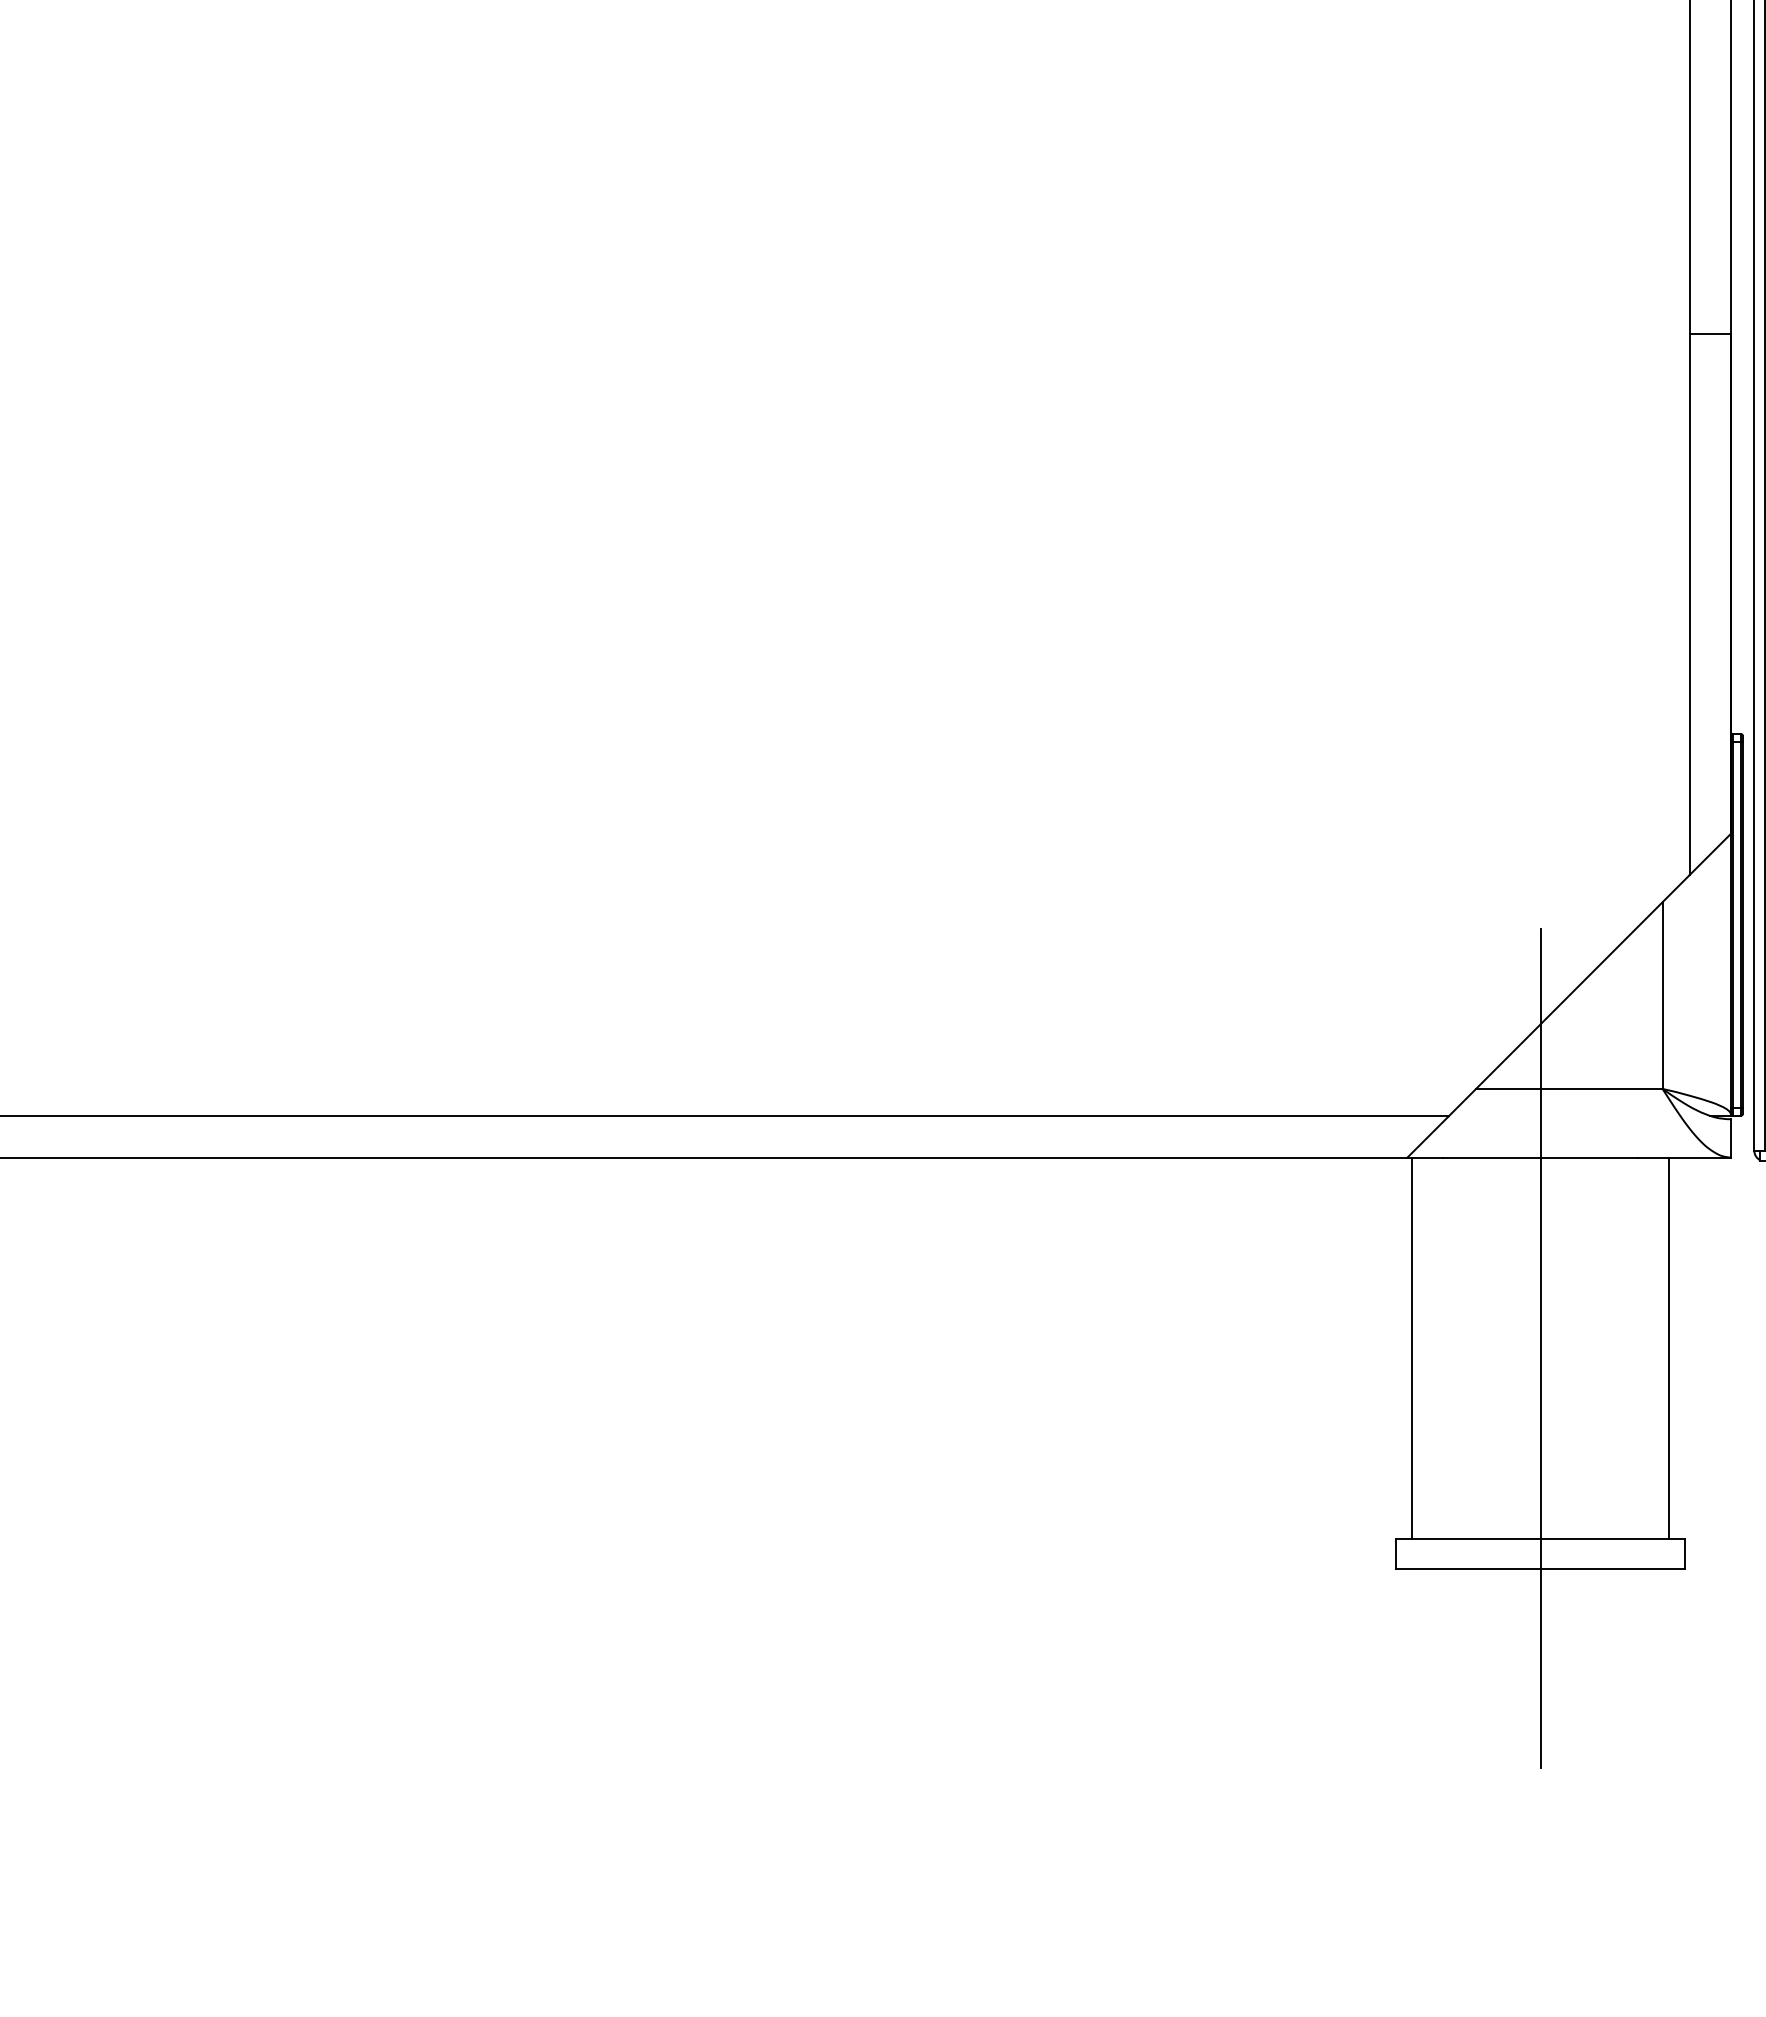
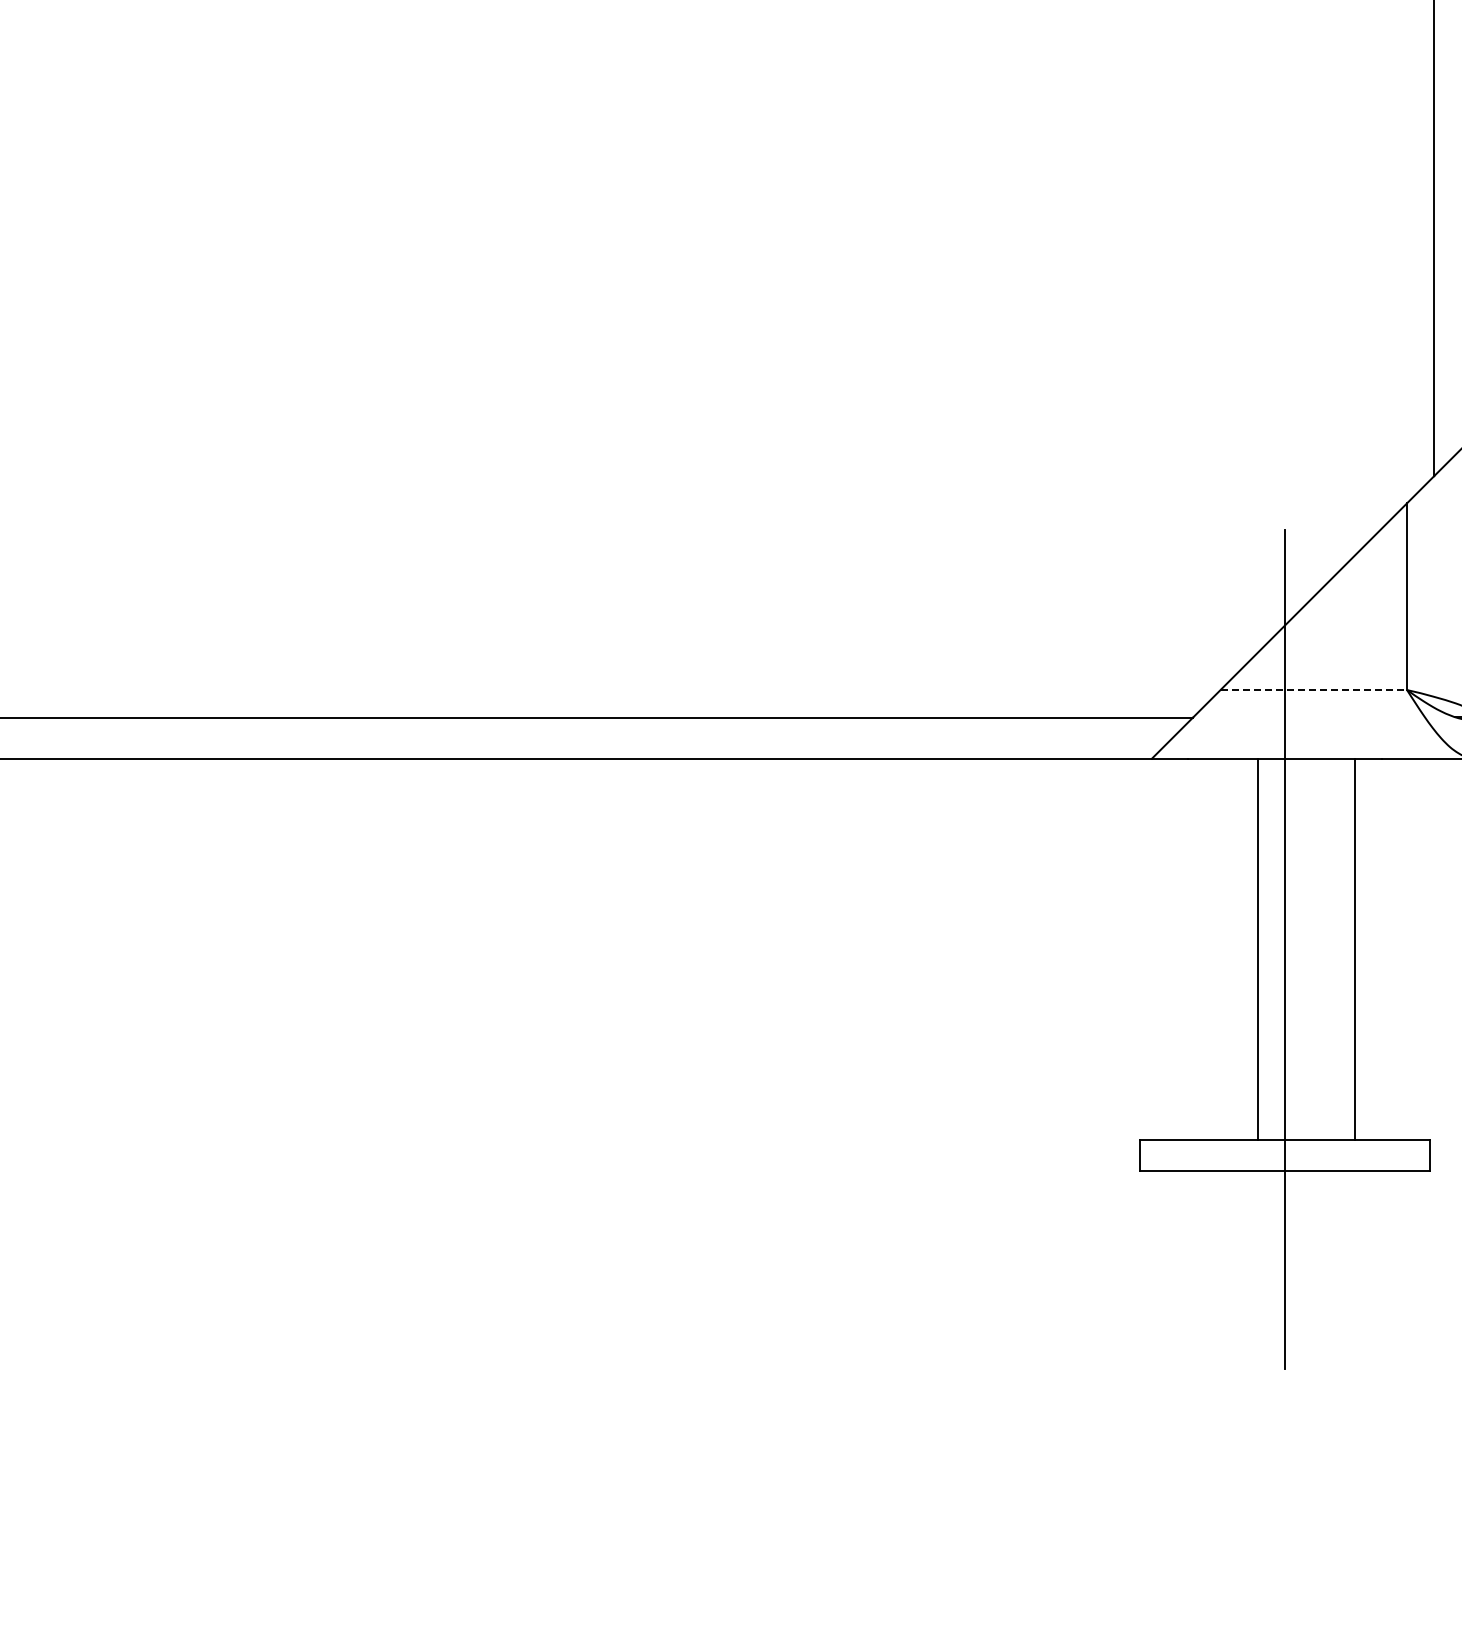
line: (1569, 1088) -> (1313, 689), solid -> dashed
line: (1412, 1347) -> (1257, 948), moved
line: (1669, 1347) -> (1354, 948), moved

